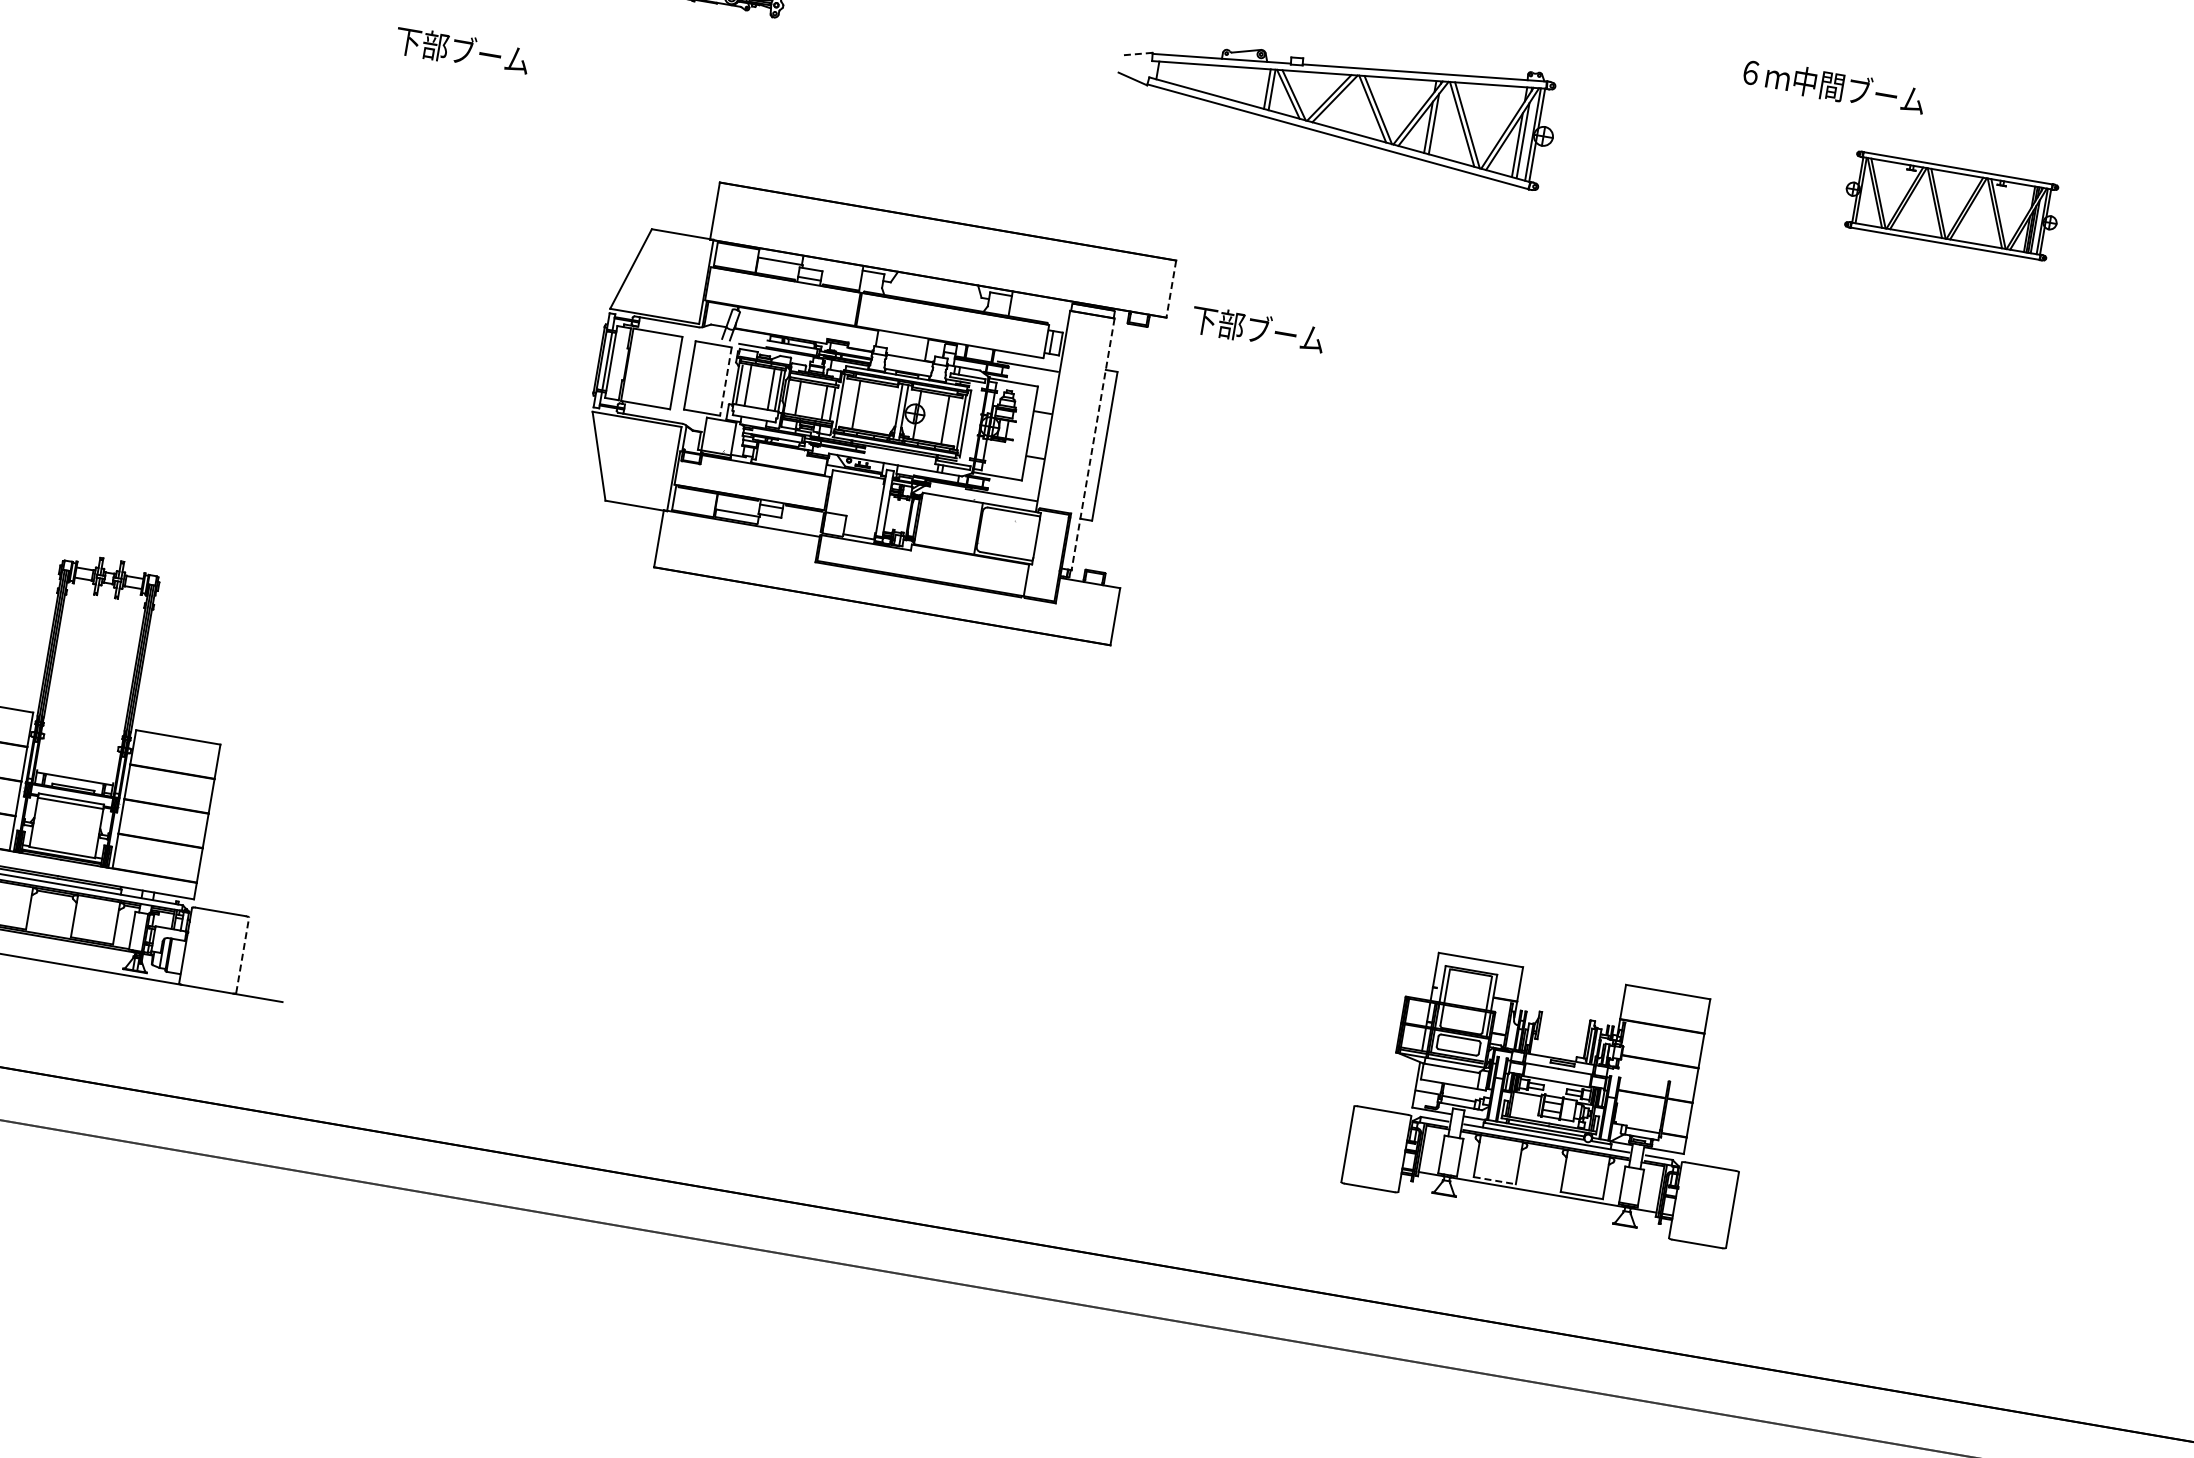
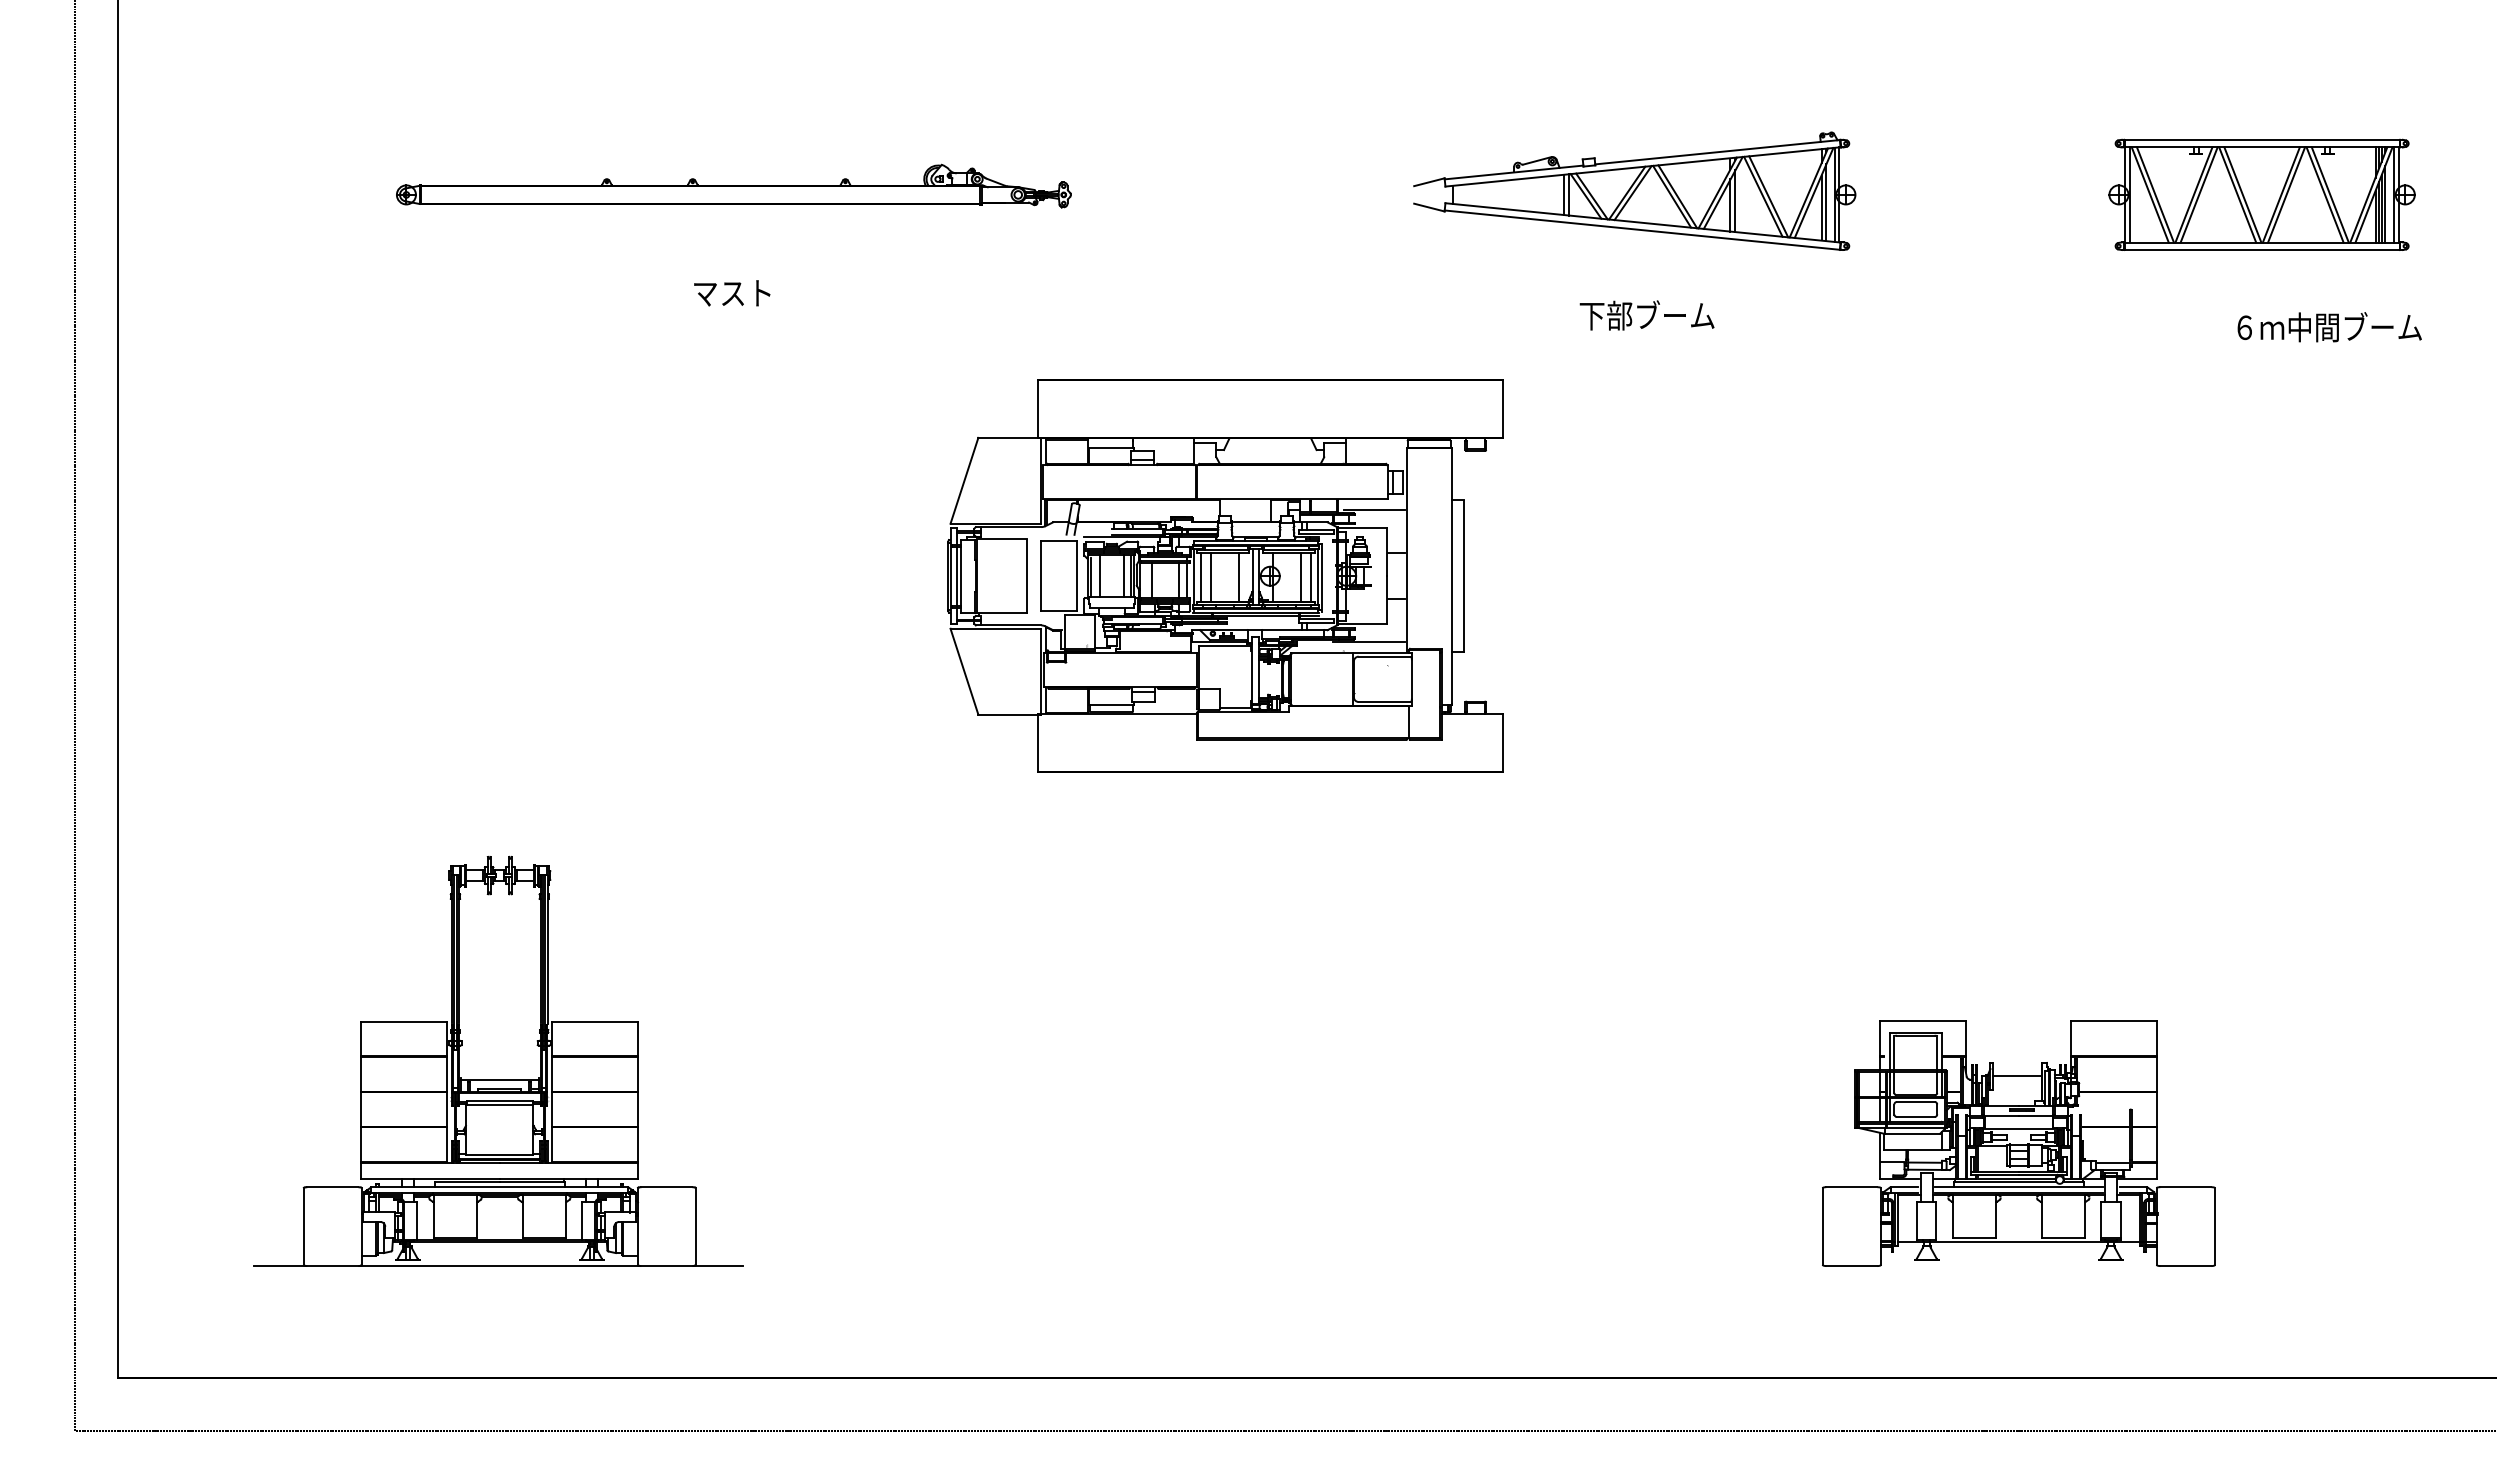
text: (462, 50) -> (760, 292), 下部ブーム -> マスト
line: (1137, 54) -> (1429, 182), dashed -> solid
text: (1834, 86) -> (2329, 327), moved
part: (1951, 205) -> (2261, 194), size x1.43
line: (1171, 289) -> (1503, 409), dashed -> solid
text: (1257, 329) -> (1646, 315), moved
line: (725, 381) -> (1077, 576), dashed -> solid
line: (847, 403) -> (1201, 577), added
line: (884, 408) -> (1239, 576), added
line: (954, 421) -> (1310, 577), added
line: (1092, 444) -> (1451, 576), dashed -> solid
line: (242, 955) -> (695, 1226), dashed -> solid
line: (1563, 1028) -> (2016, 1075), added
line: (1494, 1180) -> (1974, 1237), dashed -> solid

